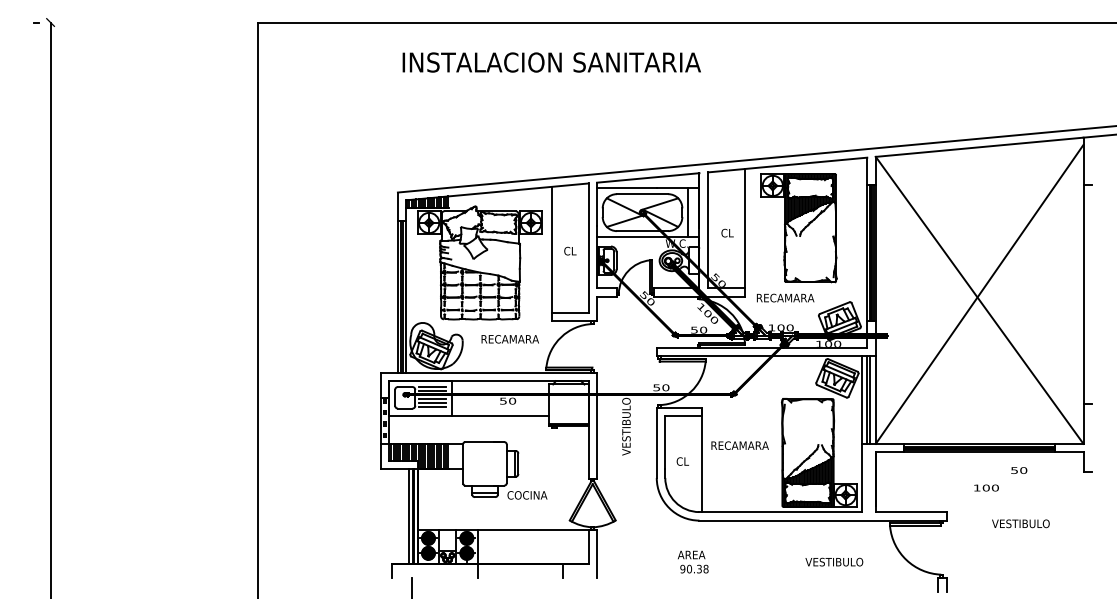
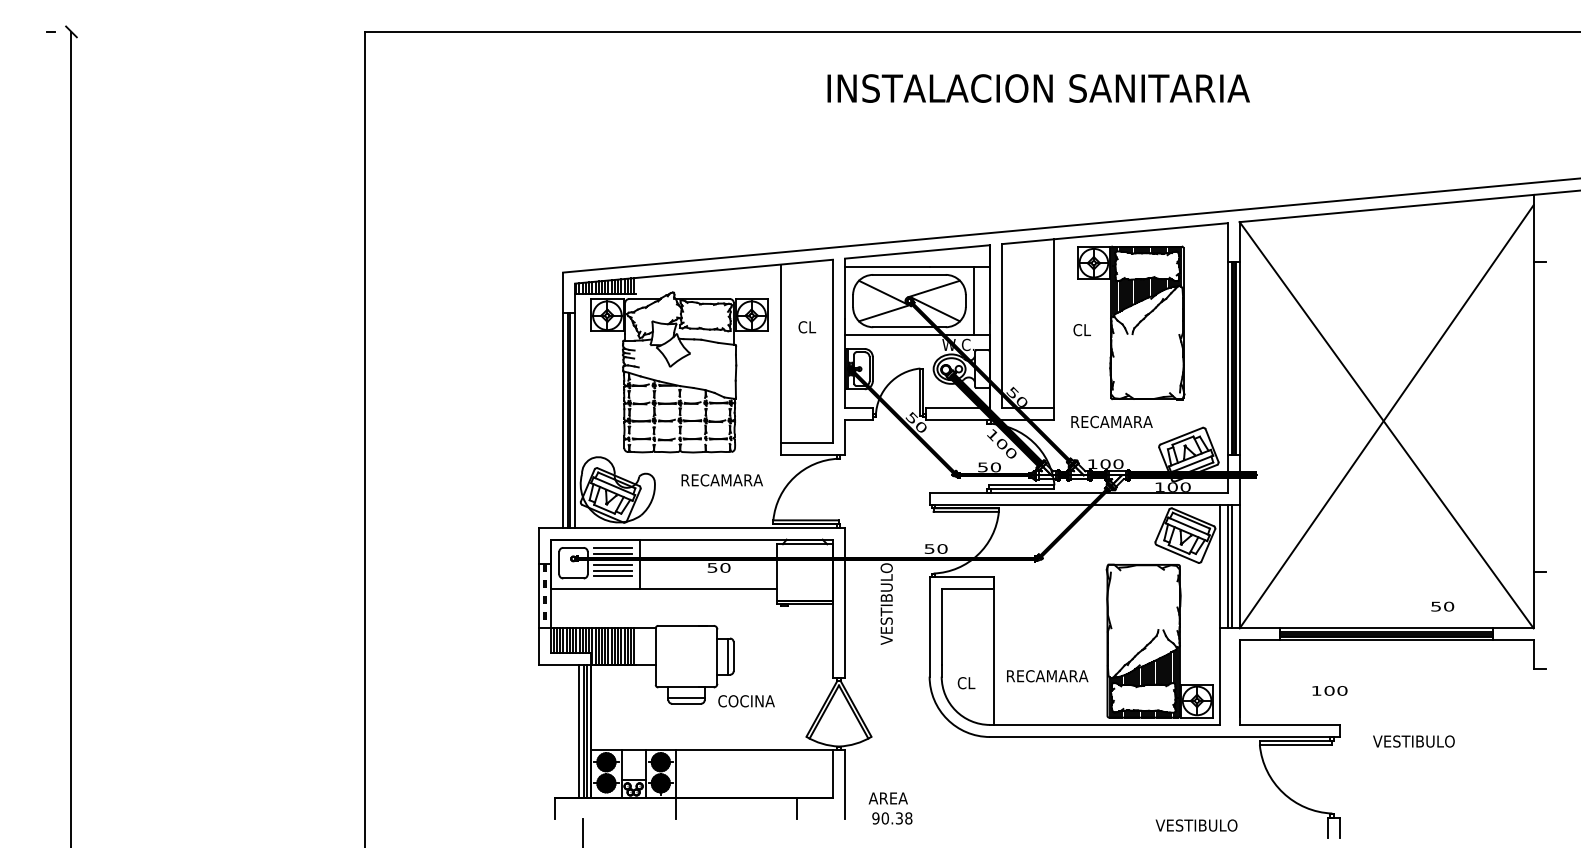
text: (551, 62) -> (1038, 88), moved
text: (727, 232) -> (1082, 329), moved
text: (570, 250) -> (807, 326), moved
text: (739, 445) -> (1046, 675), moved
text: (682, 461) -> (966, 683), moved
text: (1019, 470) -> (1443, 606), moved
text: (986, 487) -> (1329, 690), moved
text: (1020, 523) -> (1413, 741), moved
text: (693, 561) -> (891, 807), moved
text: (834, 561) -> (1196, 824), moved

